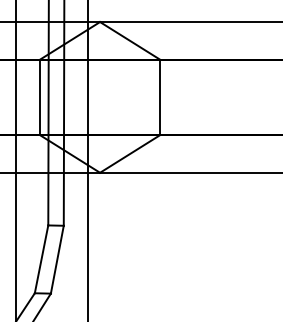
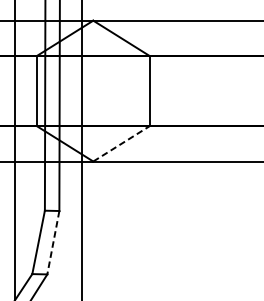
line: (130, 153) -> (121, 143), solid -> dashed
line: (57, 259) -> (53, 242), solid -> dashed

